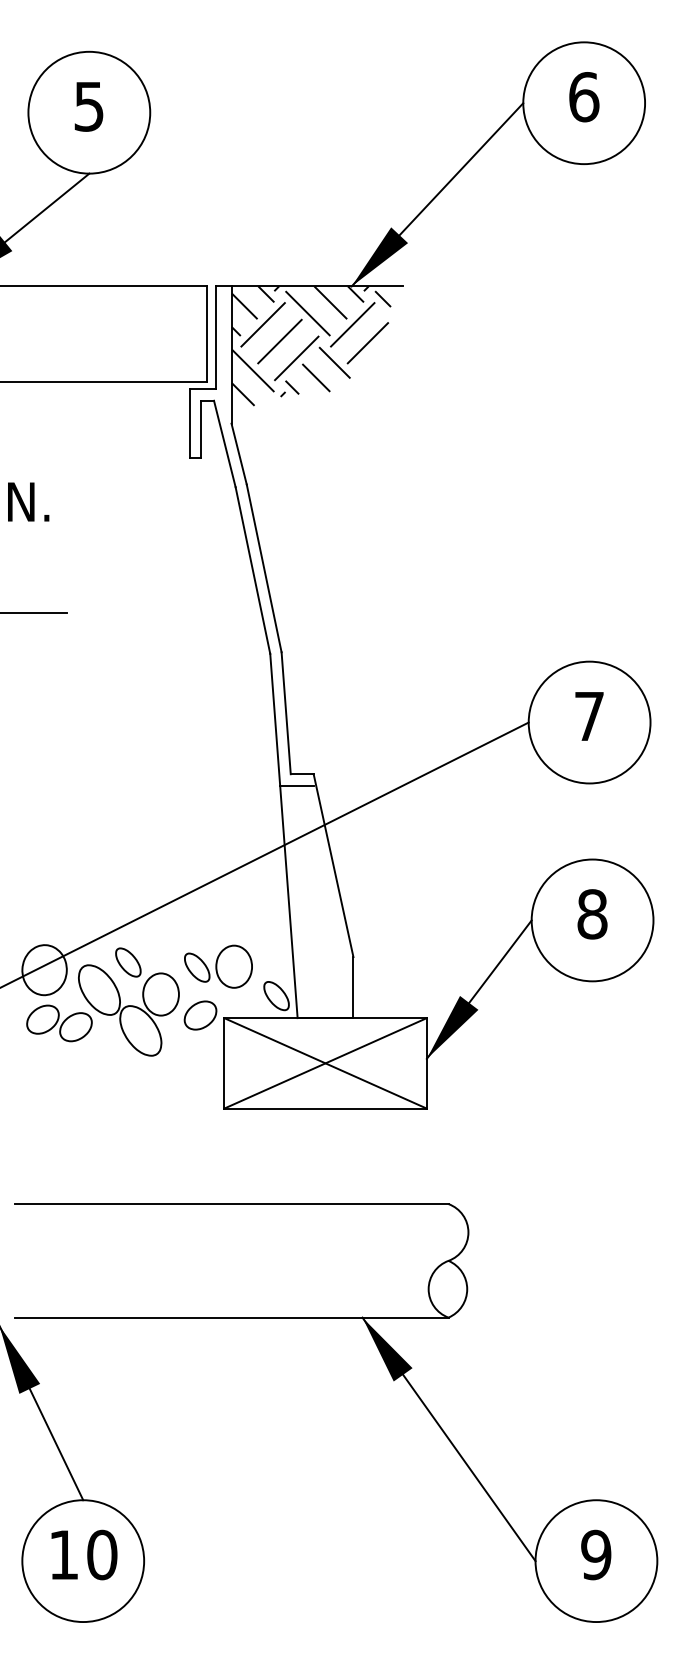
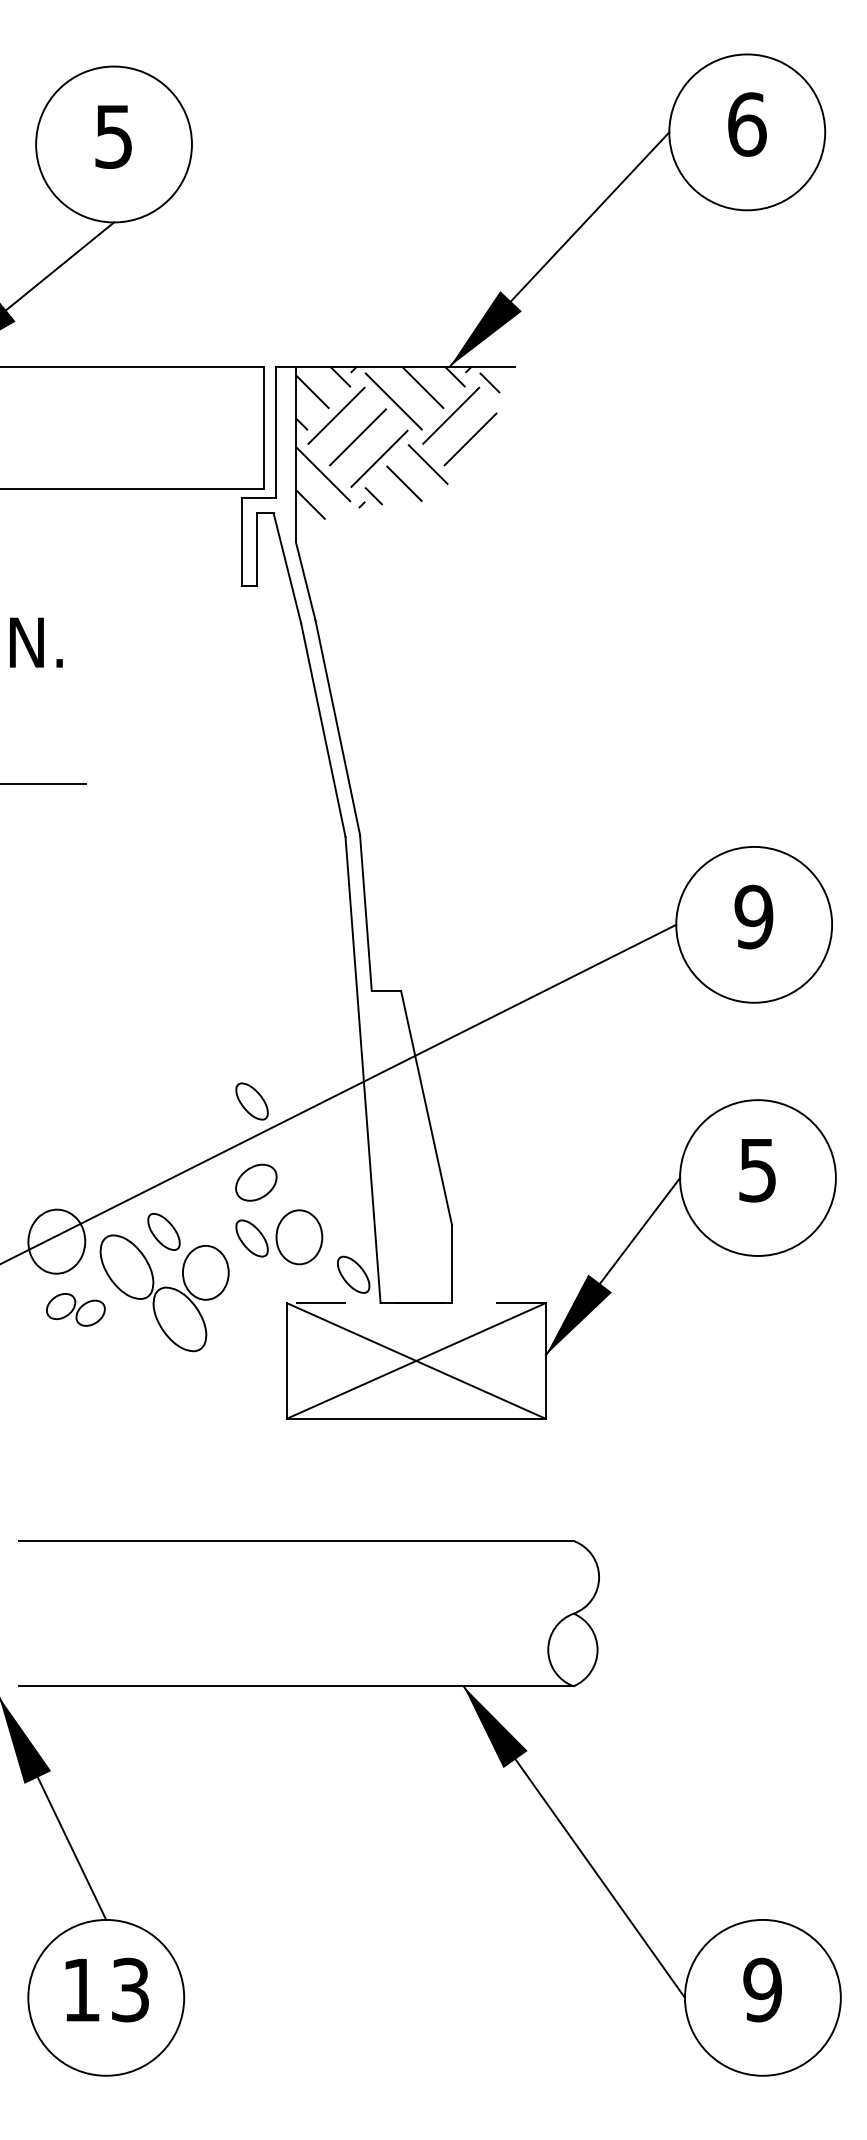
text: (589, 716) -> (753, 916), 7 -> 9
line: (296, 785) -> (379, 1005), removed
part: (196, 860) -> (251, 1101), added
text: (592, 914) -> (757, 1170), 8 -> 5
part: (200, 1015) -> (256, 1182), moved
line: (325, 1018) -> (416, 1303), solid -> dashed
part: (59, 1023) -> (75, 1309), size x0.7
text: (102, 1554) -> (130, 1989), 10 -> 13

